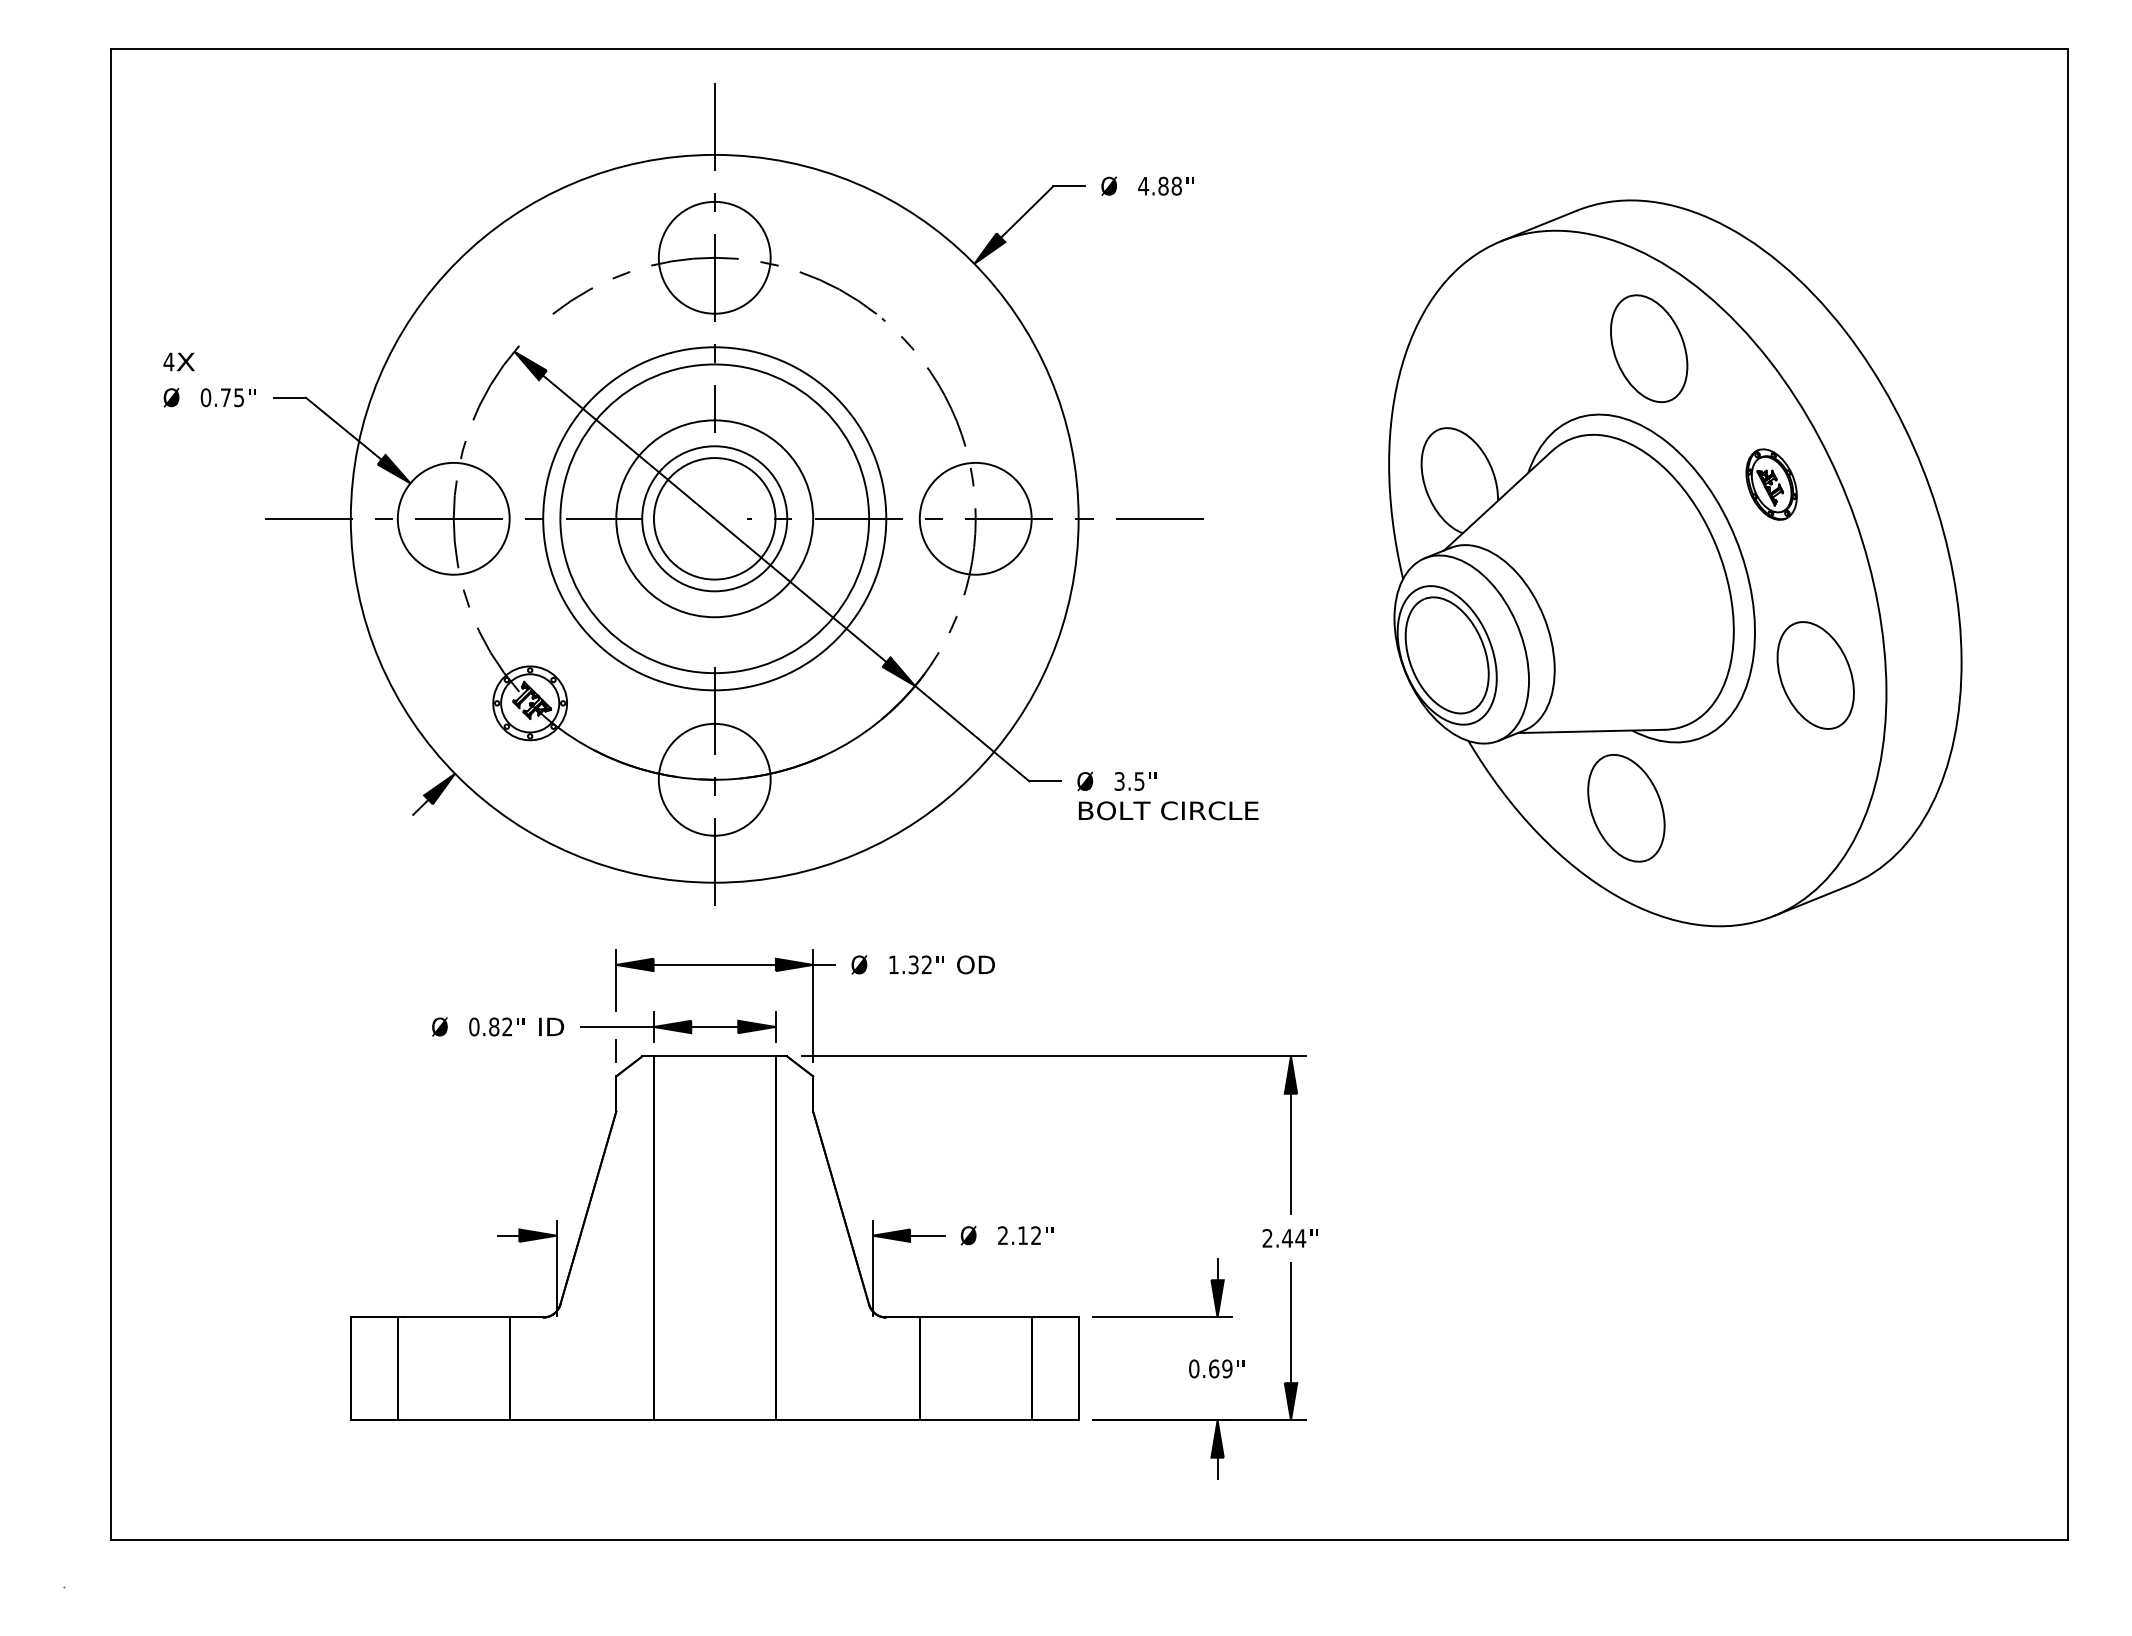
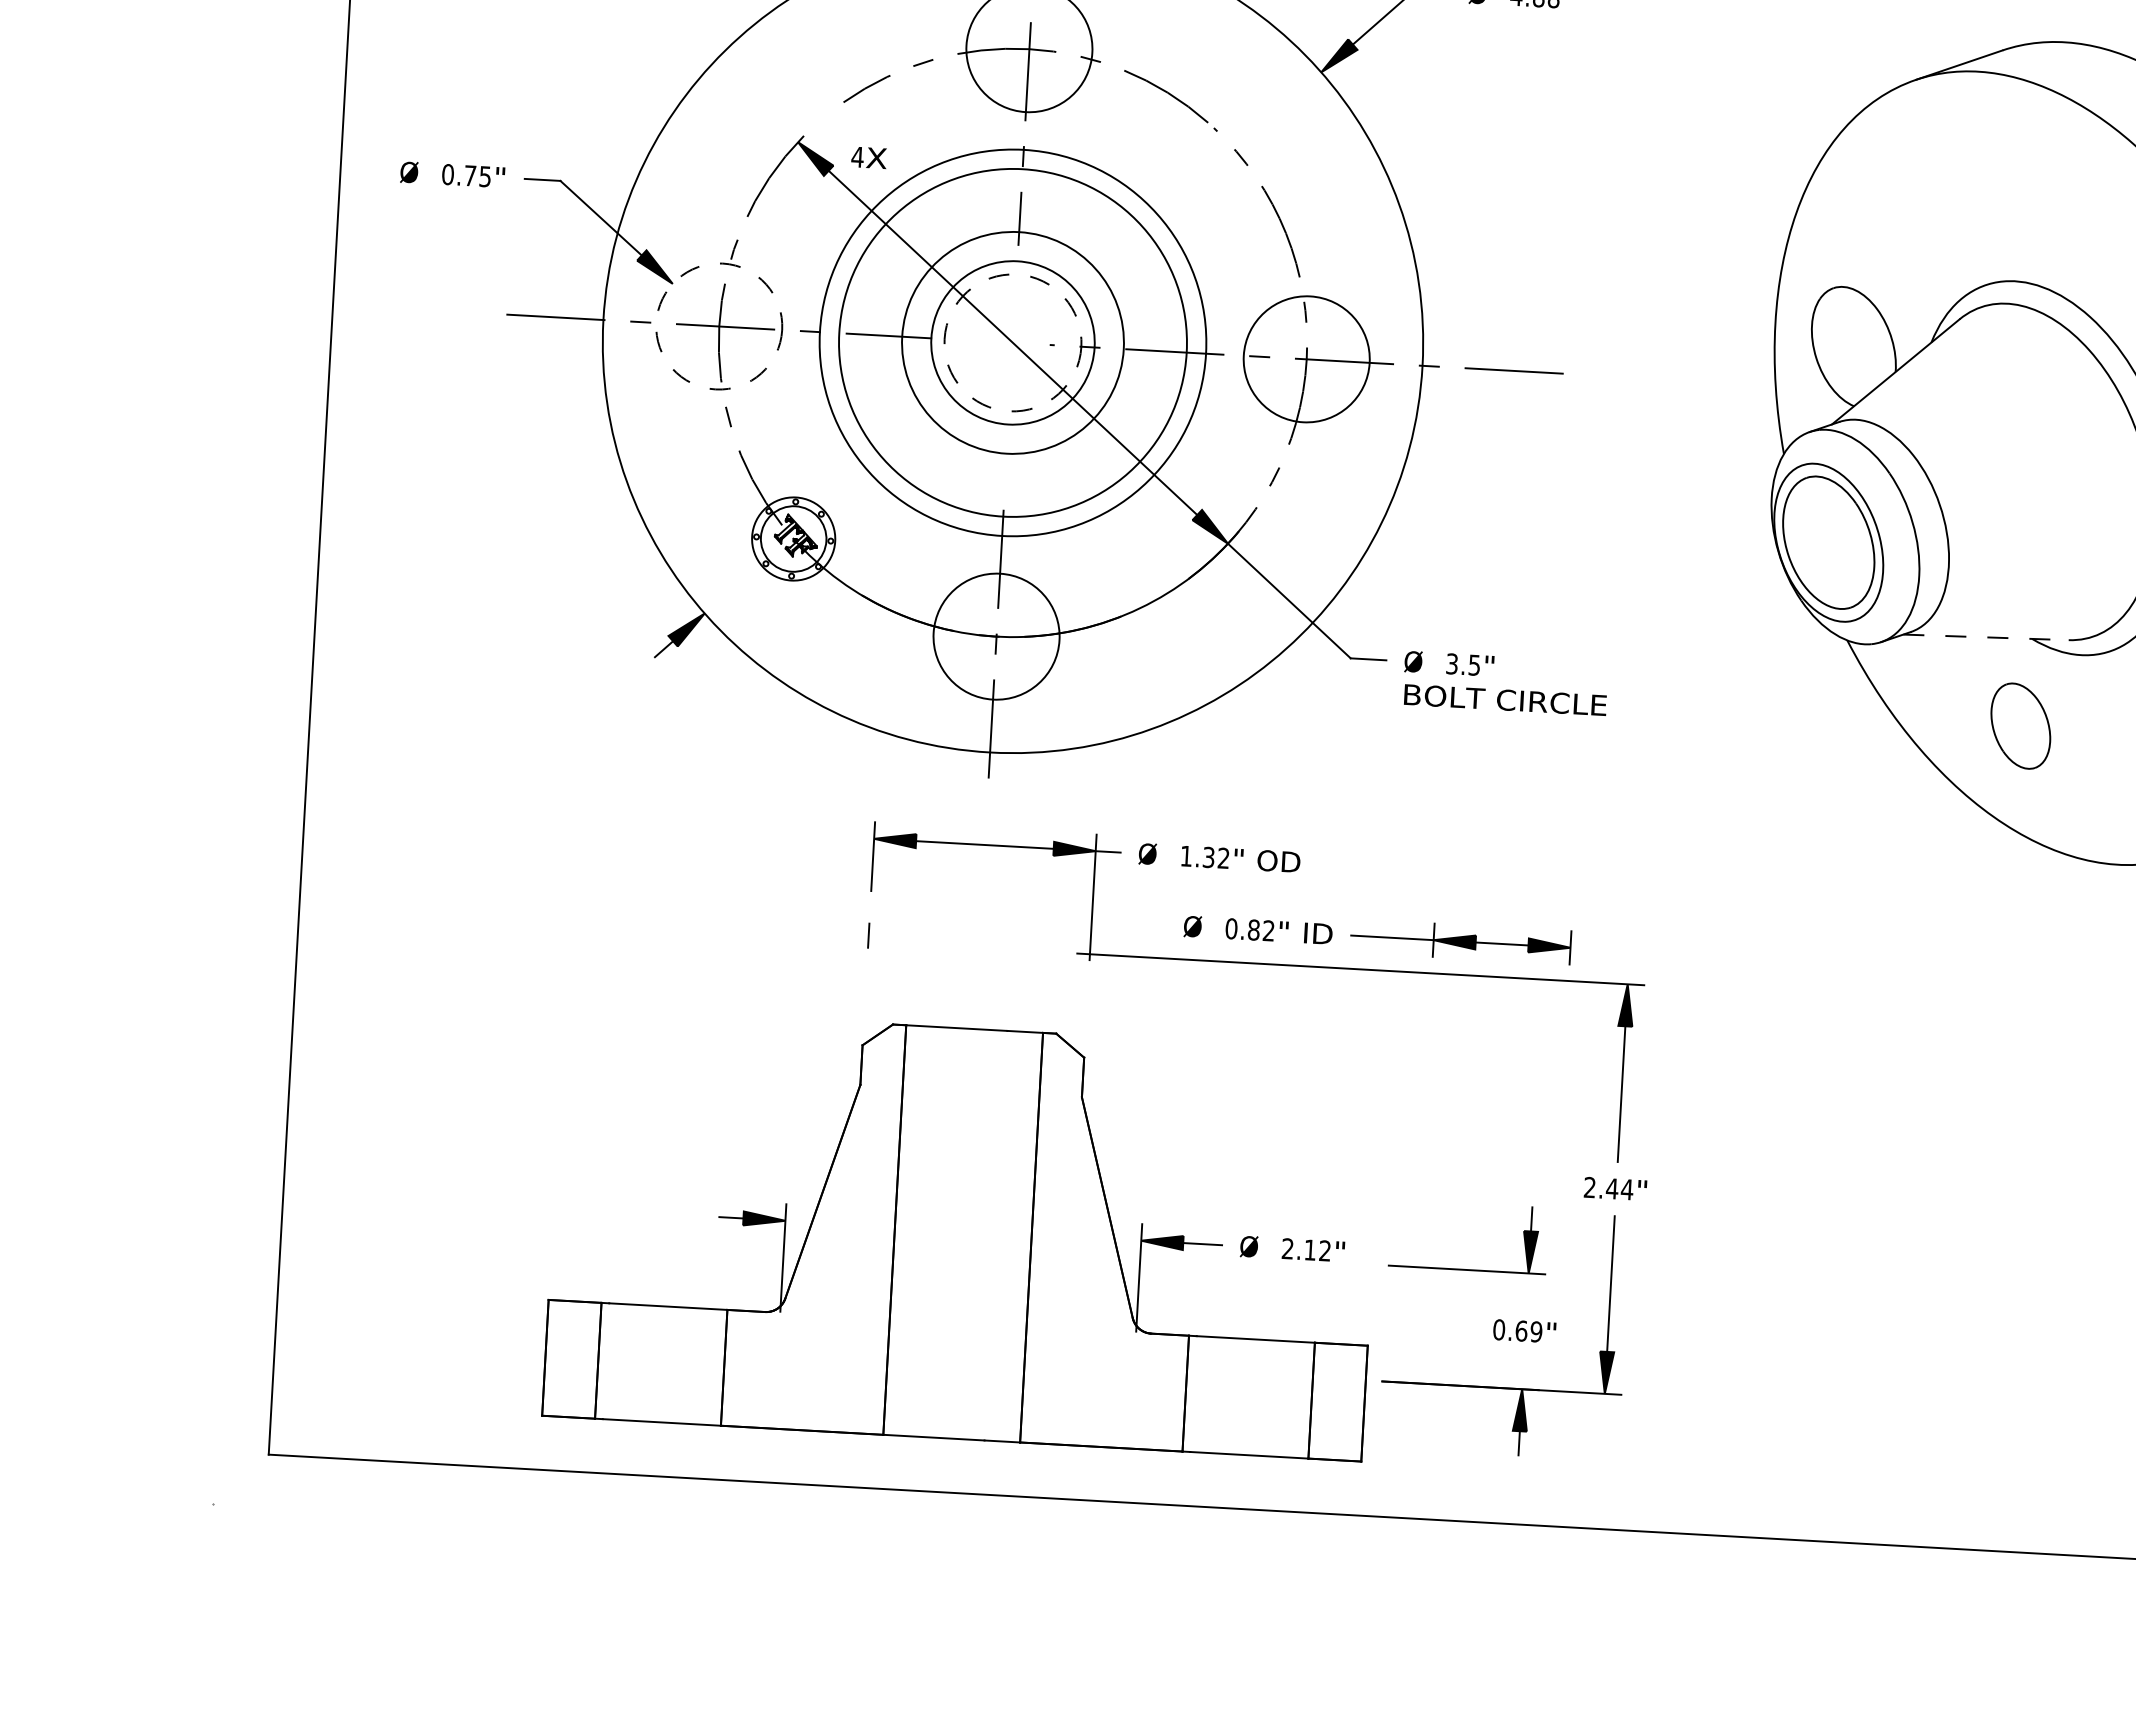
part: (1649, 348) -> (2075, 210), removed
text: (178, 361) -> (868, 157), moved
circle: (453, 518) -> (719, 326), solid -> dashed
circle: (714, 518) -> (1012, 342), solid -> dashed
line: (1591, 731) -> (1986, 637), solid -> dashed
part: (1626, 808) -> (2020, 726), size x0.7
part: (604, 1026) -> (1378, 936), moved
part: (714, 1237) -> (962, 1232), moved

